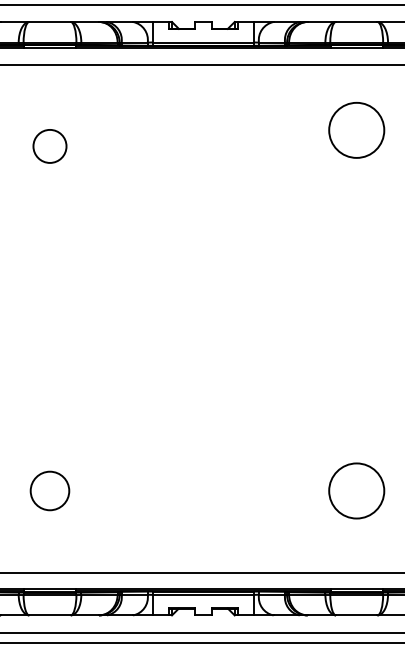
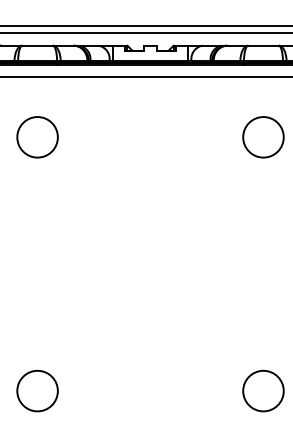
circle: (356, 130) -> (263, 137), moved
circle: (49, 146) -> (37, 137), size x1.67
circle: (49, 490) -> (37, 390), size x1.43

